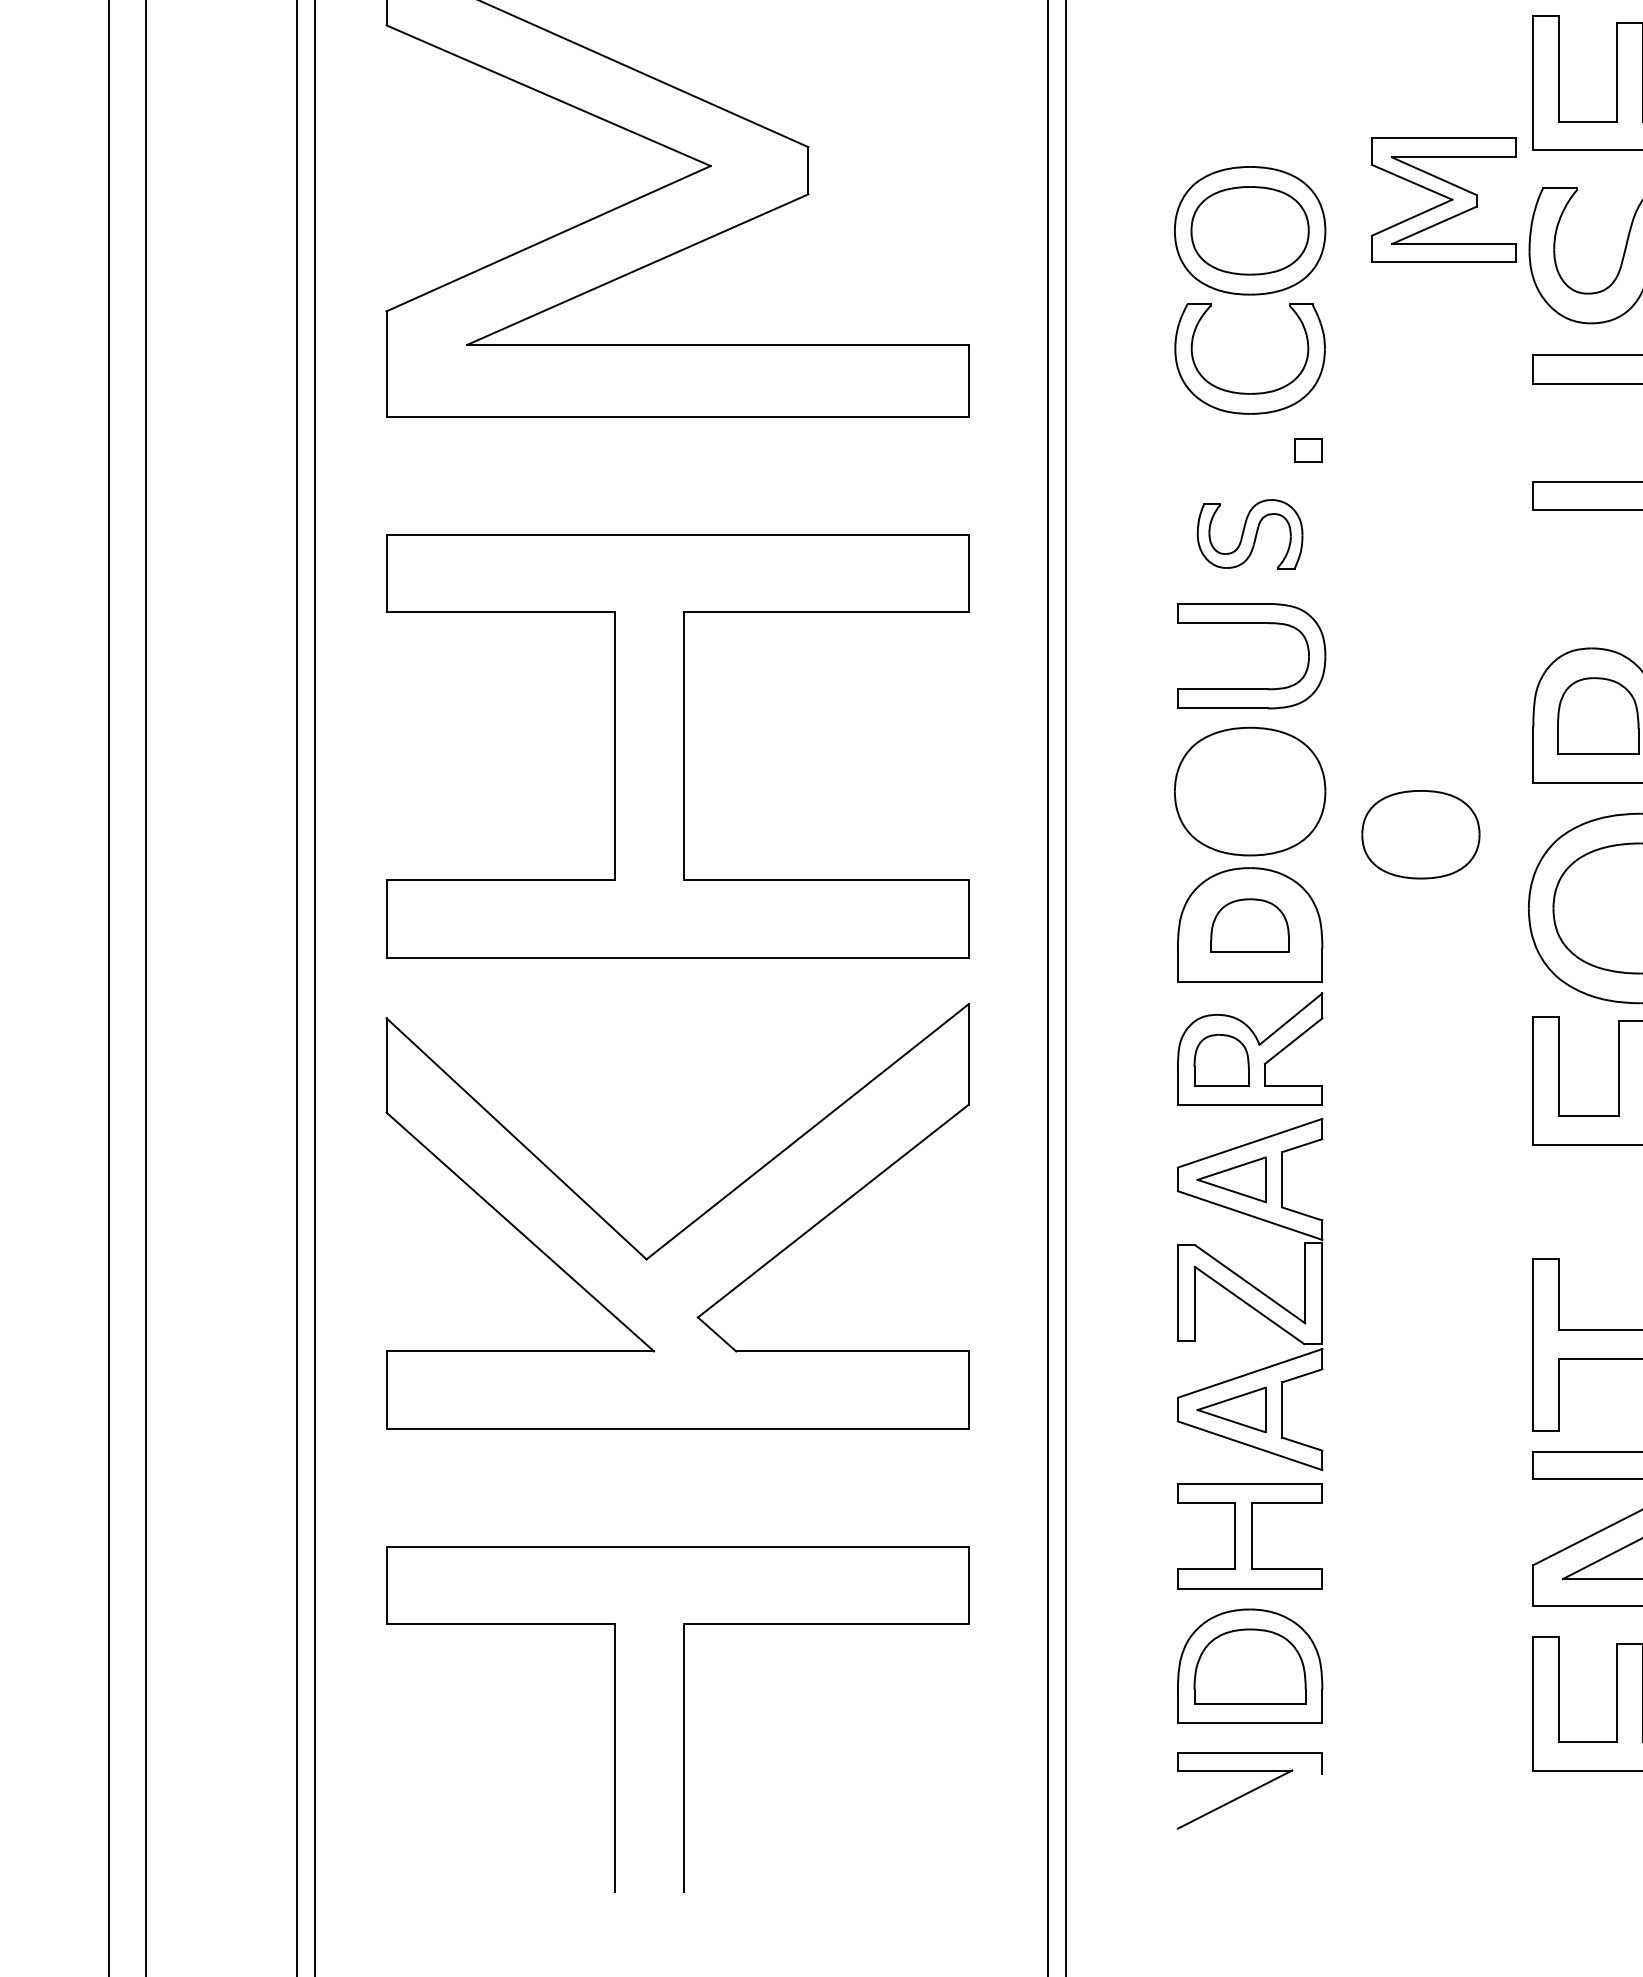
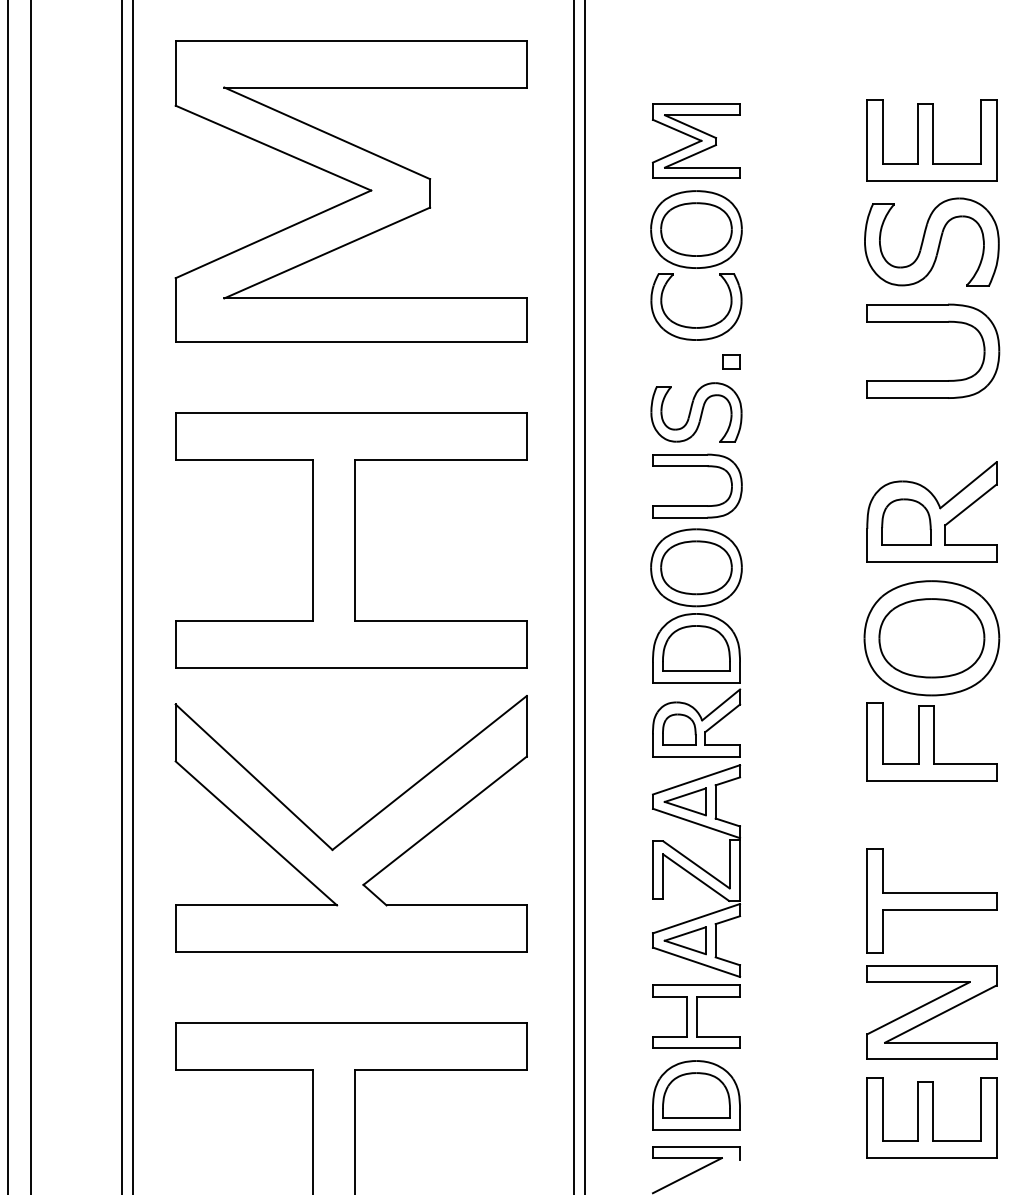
part: (1442, 199) -> (695, 140), moved
part: (1250, 534) -> (696, 412), size x1.43
part: (1420, 834) -> (696, 567), moved
part: (1250, 925) -> (696, 648), size x1.43

